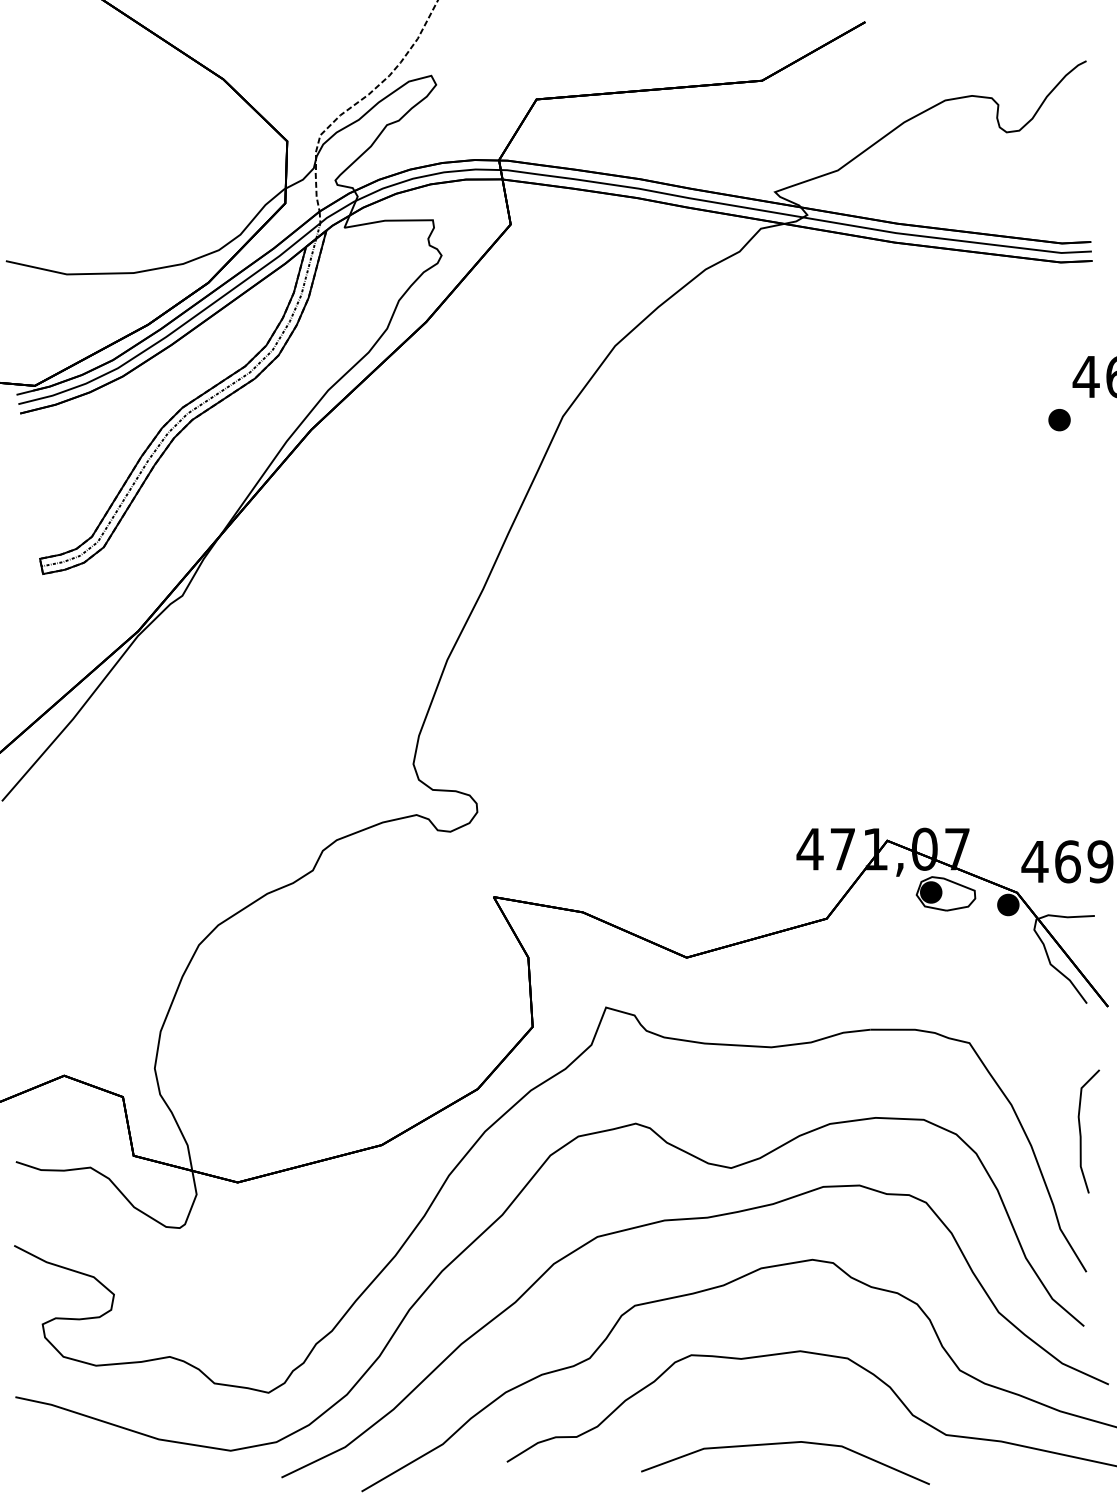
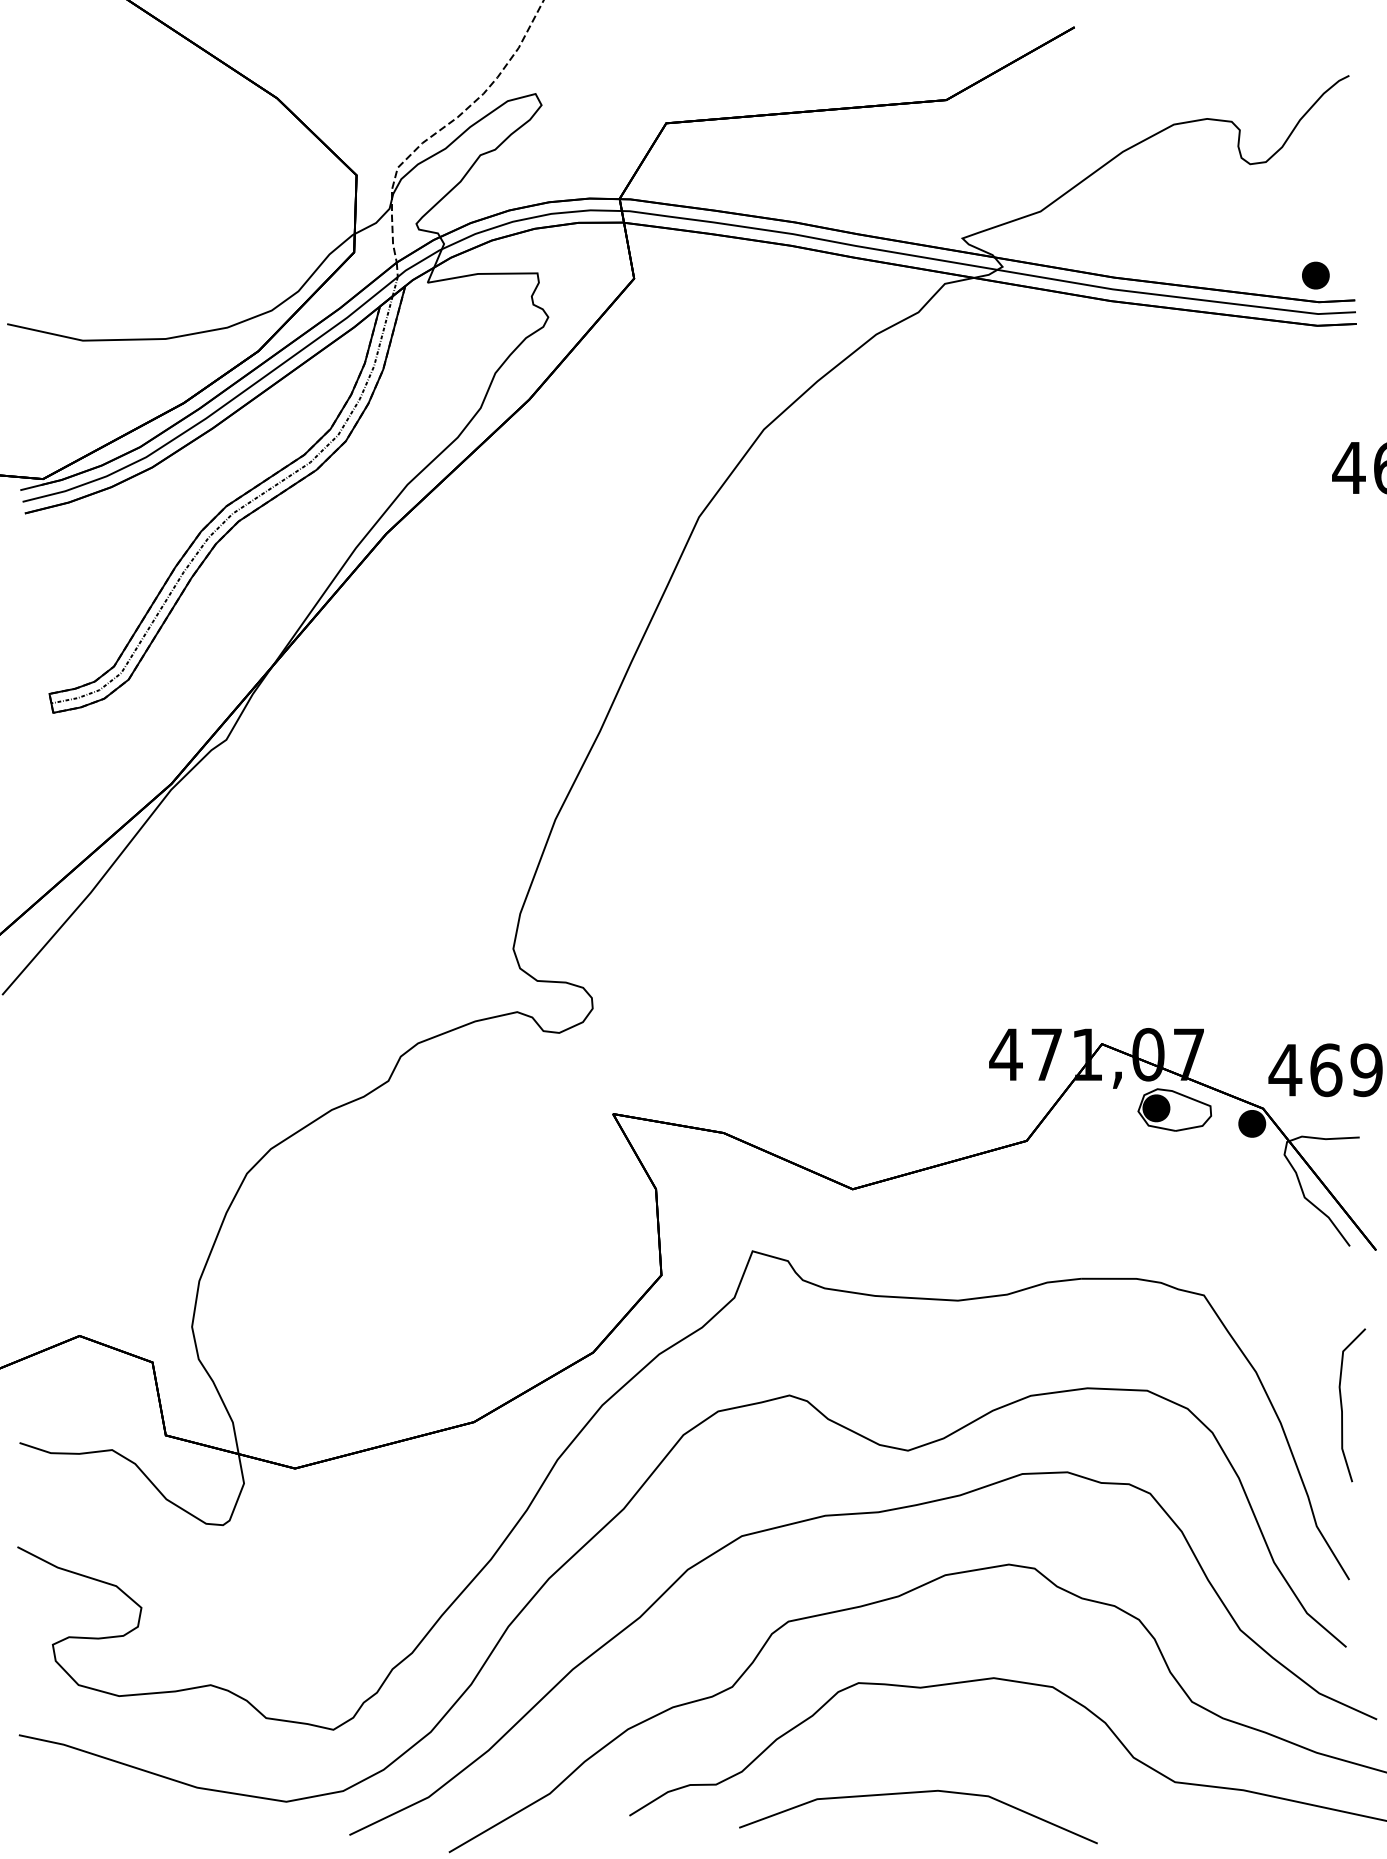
part: (1059, 420) -> (1315, 275), moved
part: (784, 1444) -> (917, 1793), moved

